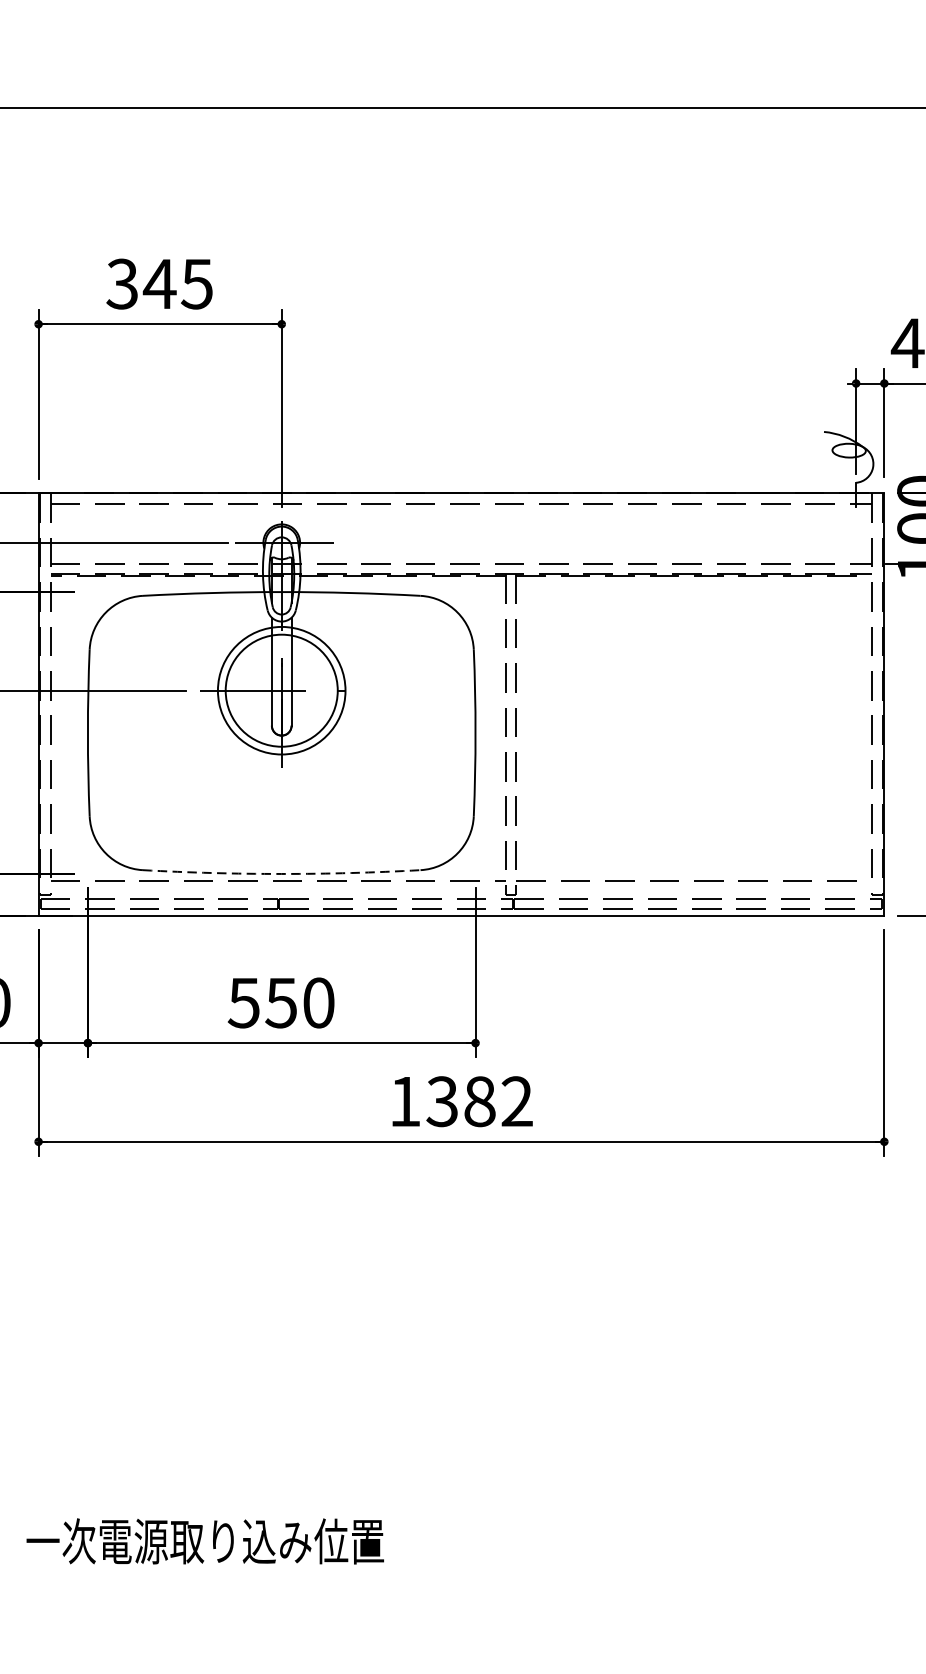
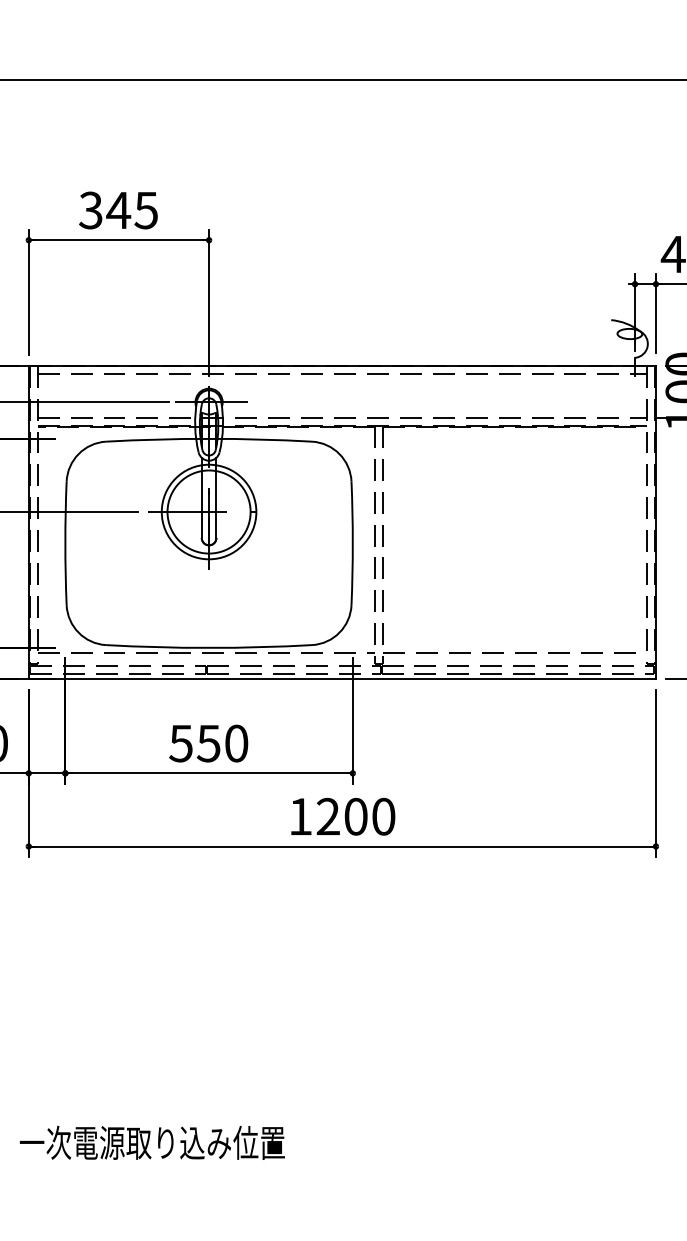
arc: (282, 873) -> (209, 647), dashed -> solid
text: (479, 1101) -> (355, 816), 1382 -> 1200

